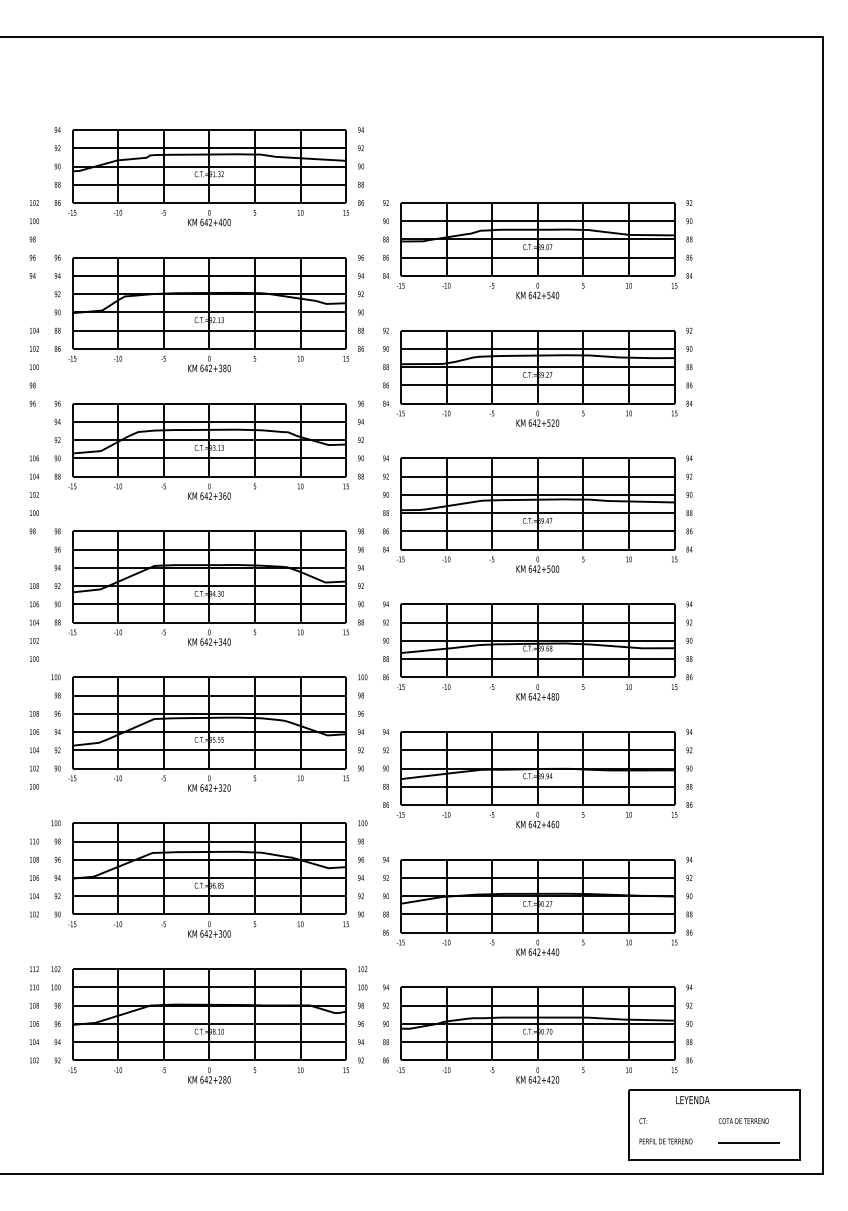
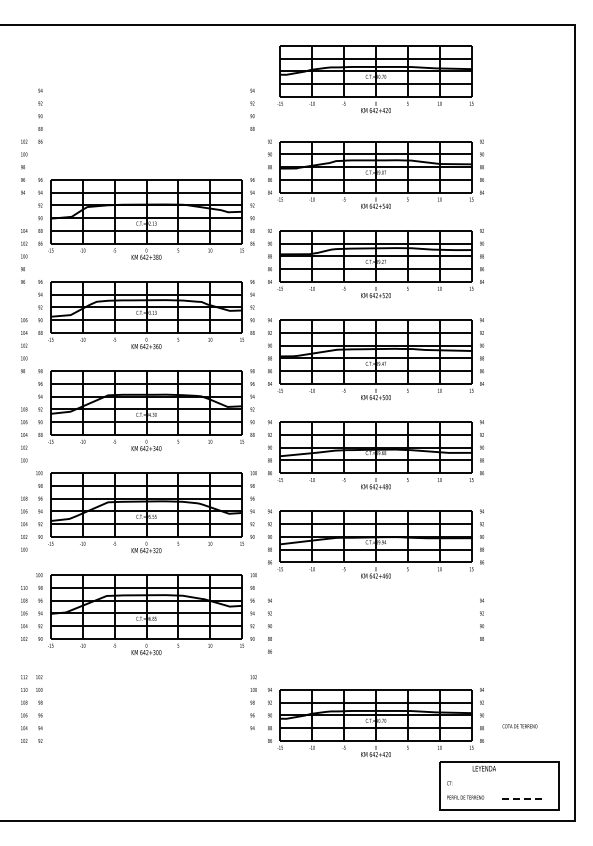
part: (537, 113) -> (375, 79), added
part: (216, 176) -> (151, 123), removed
part: (544, 906) -> (380, 633), removed
part: (216, 1025) -> (151, 716), removed
text: (743, 1121) -> (519, 726), moved
line: (748, 1142) -> (523, 798), solid -> dashed

